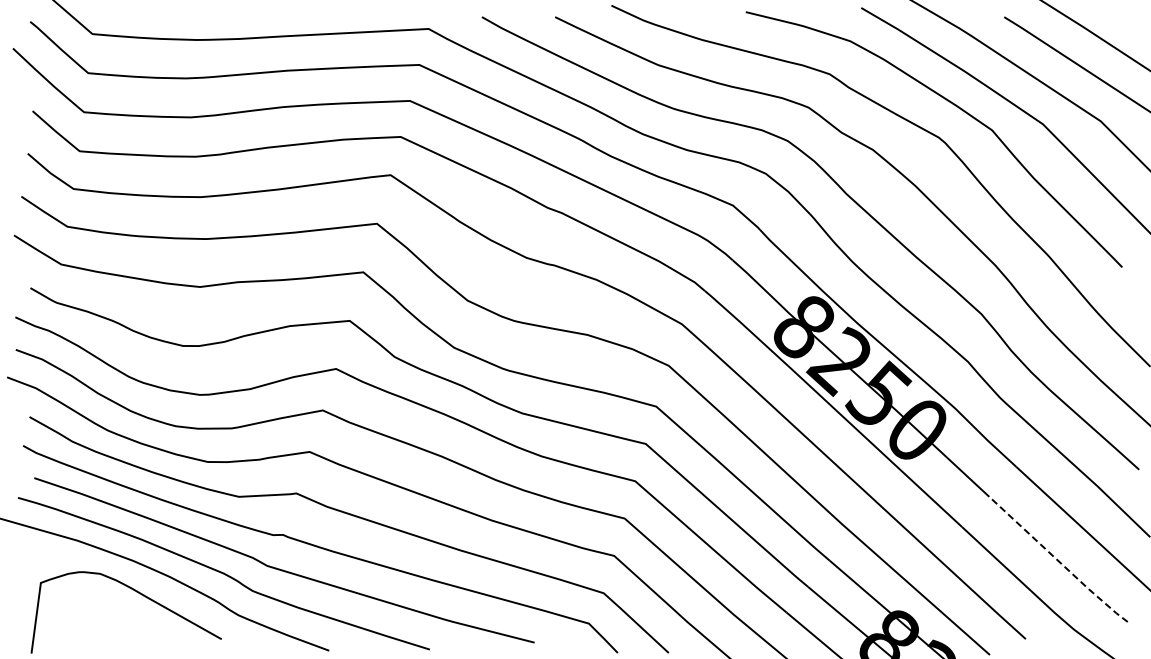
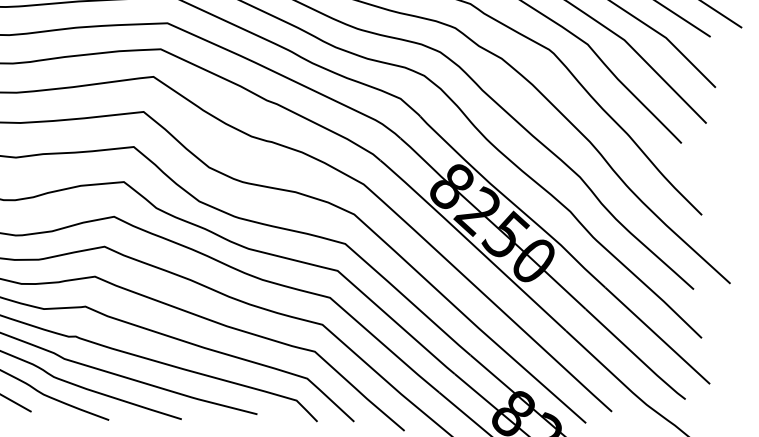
line: (1058, 561) -> (635, 355), dashed -> solid

